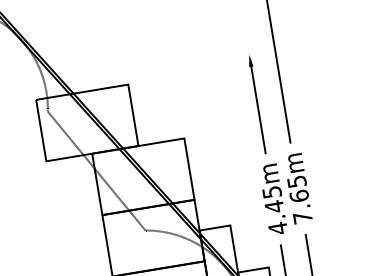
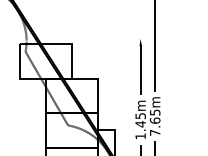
text: (277, 228) -> (140, 136), 4.45m -> 1.45m

